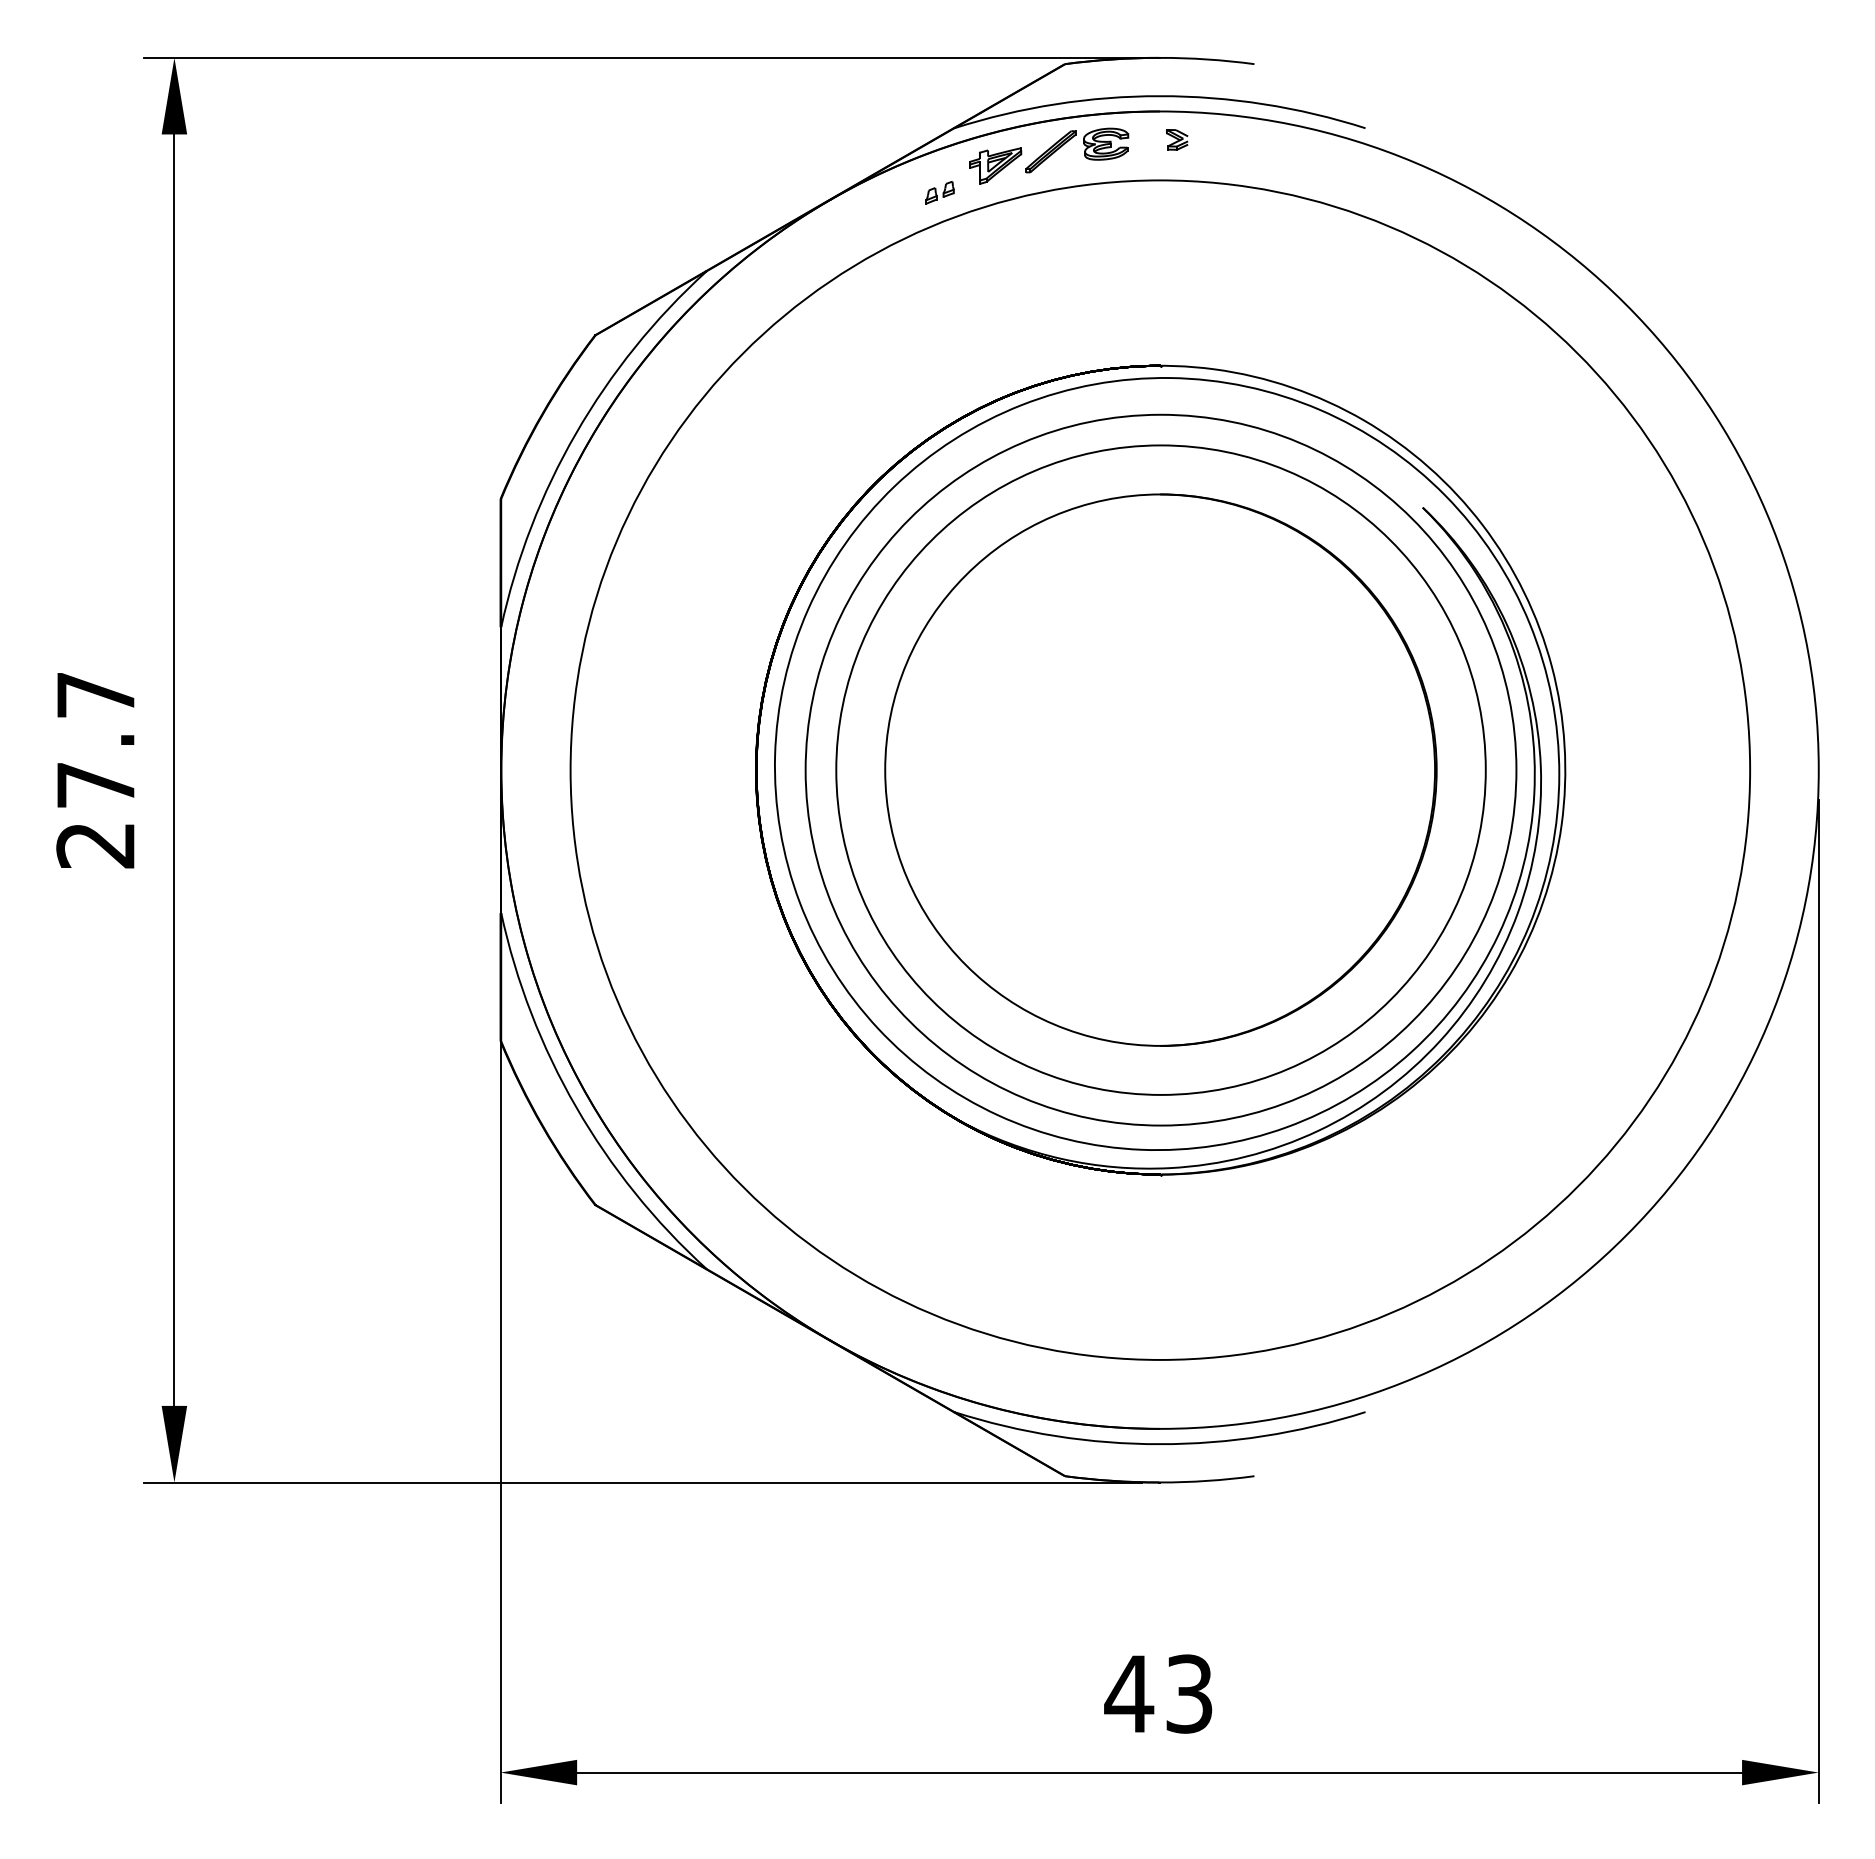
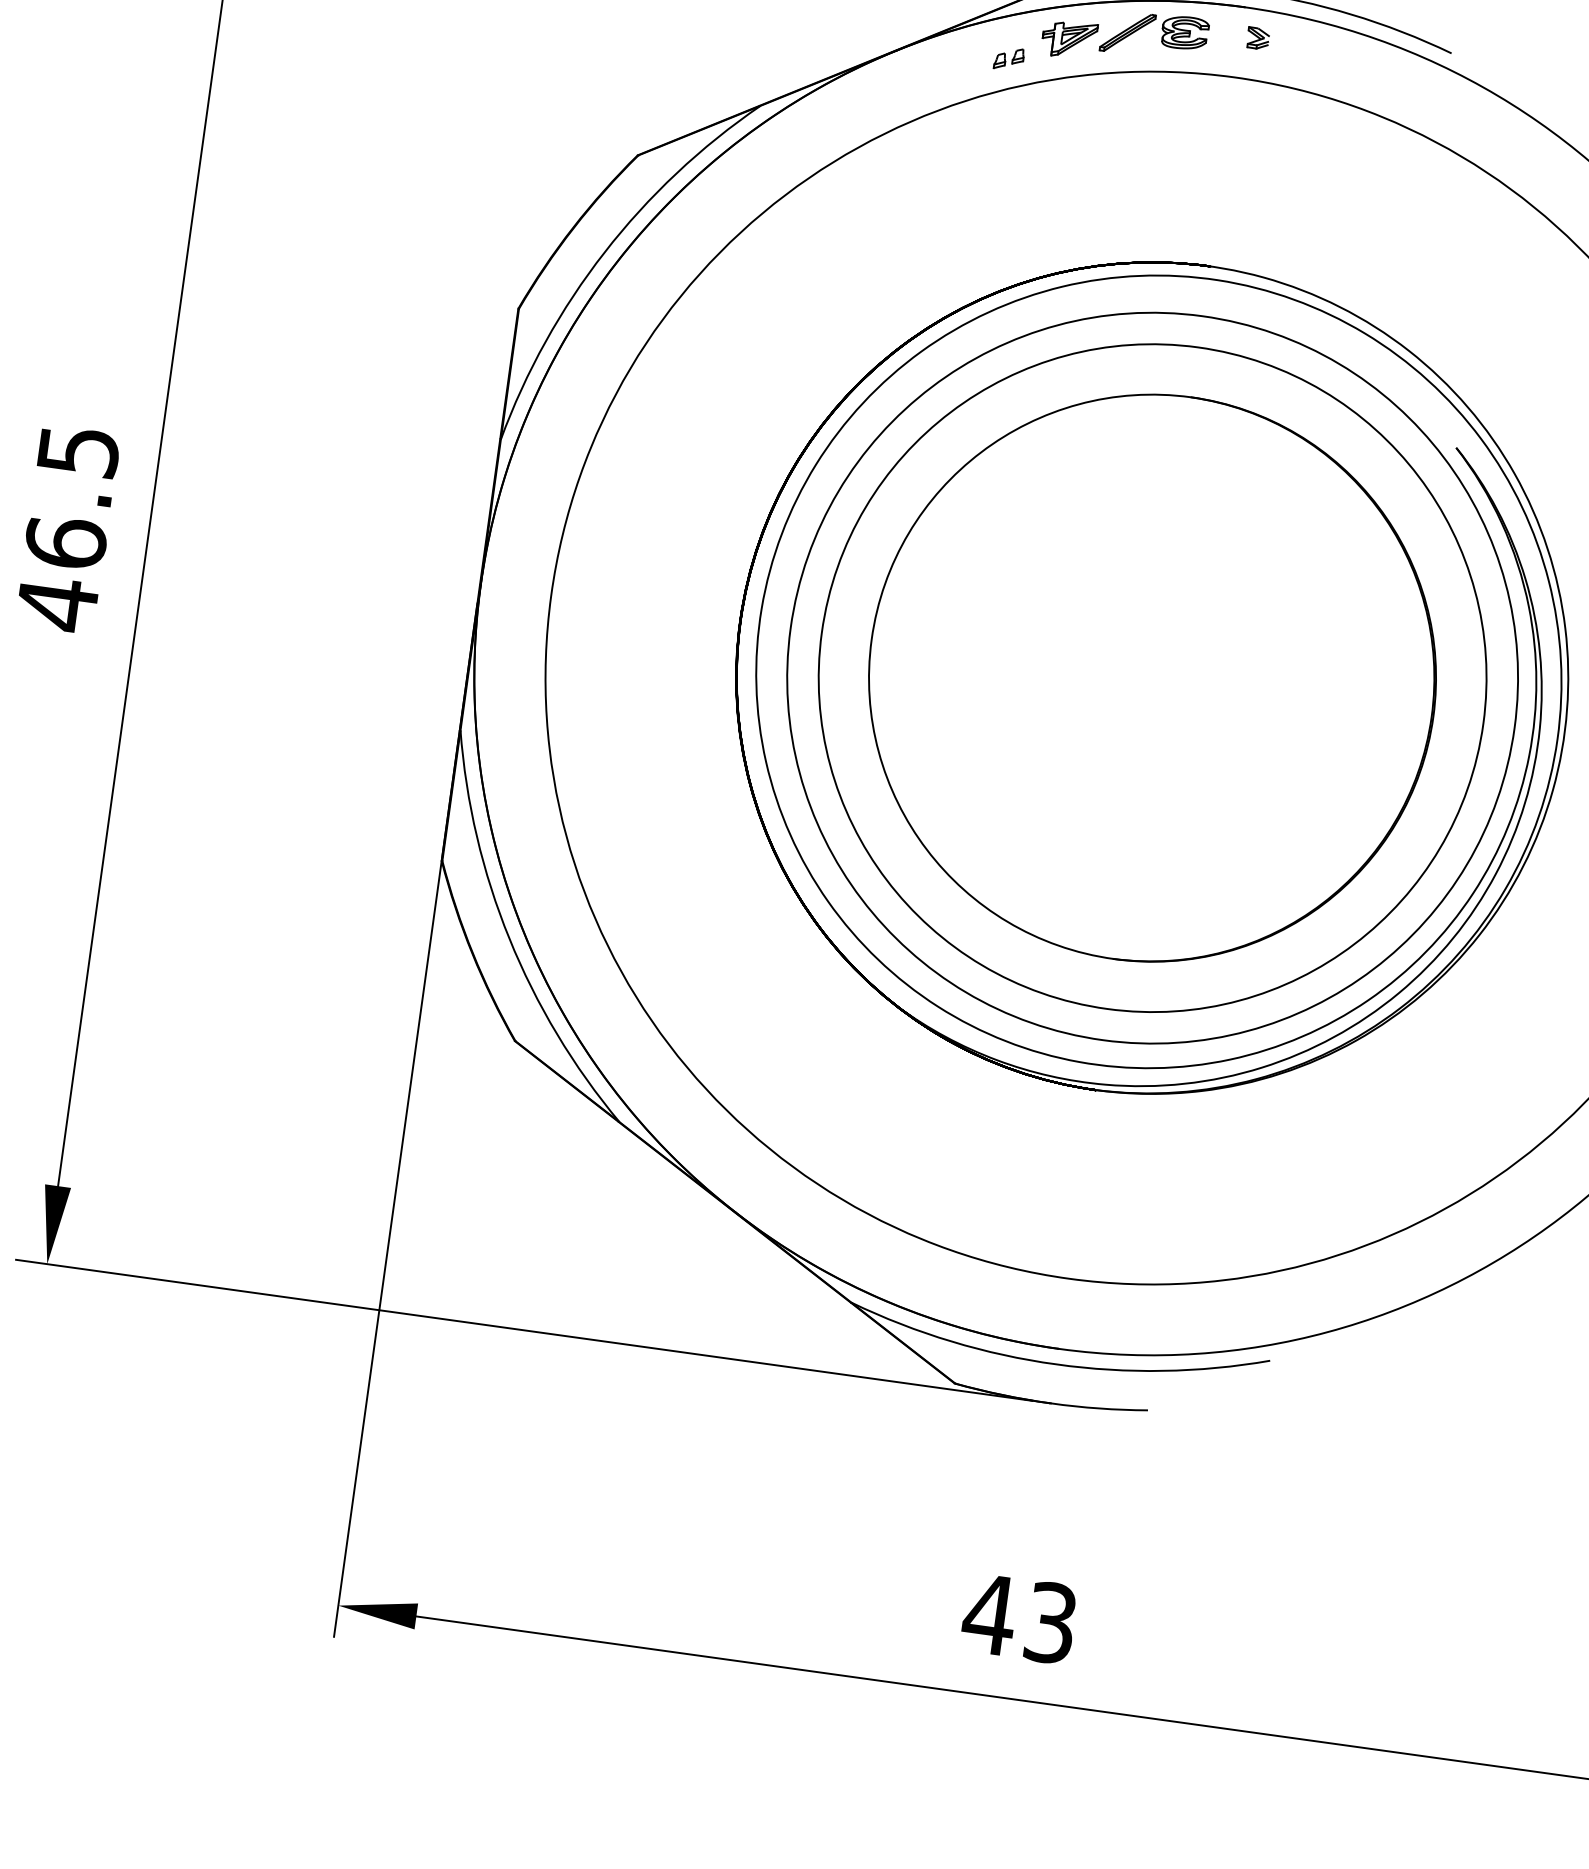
text: (95, 771) -> (67, 528), 27.7 -> 46.5

